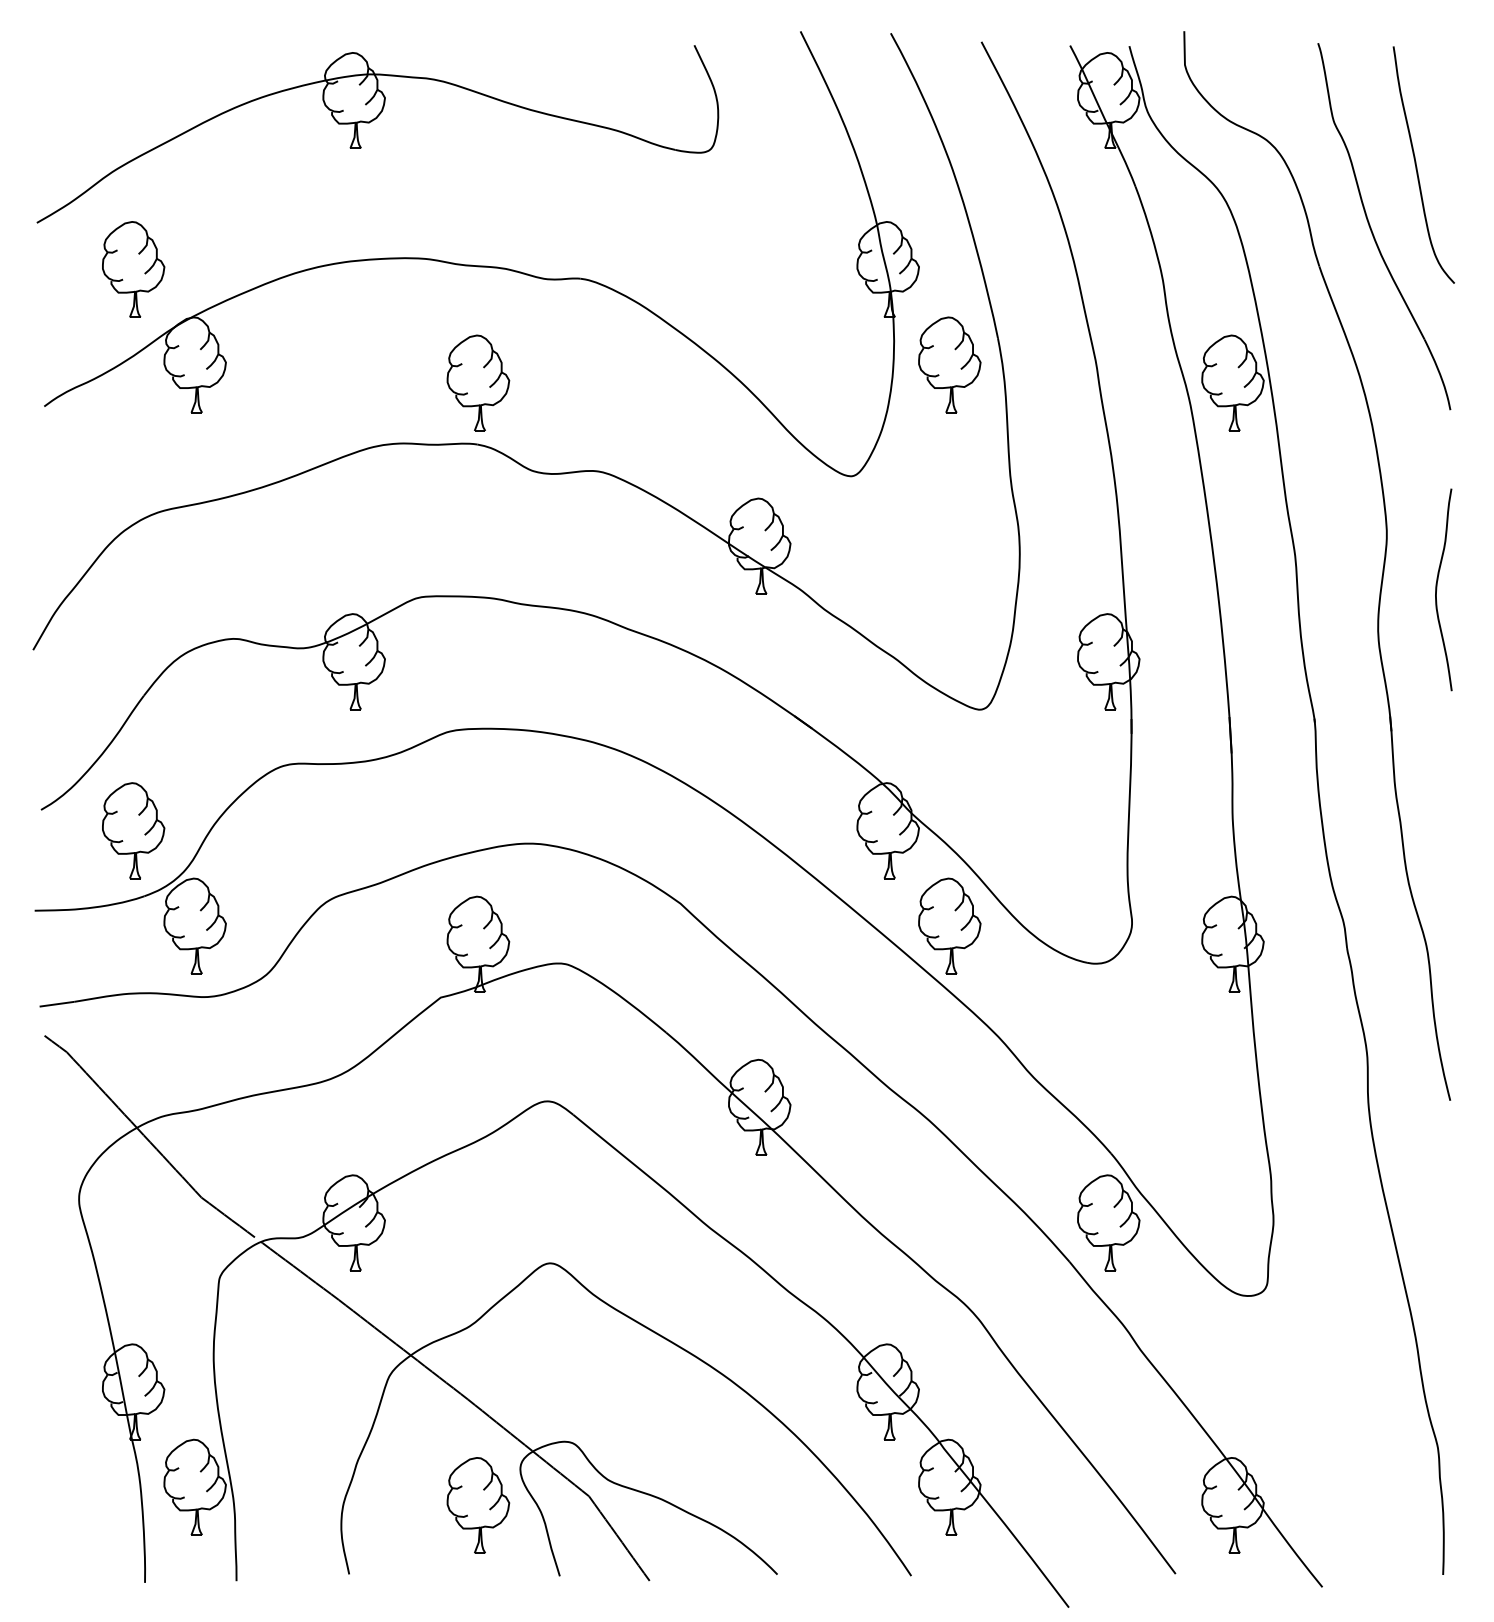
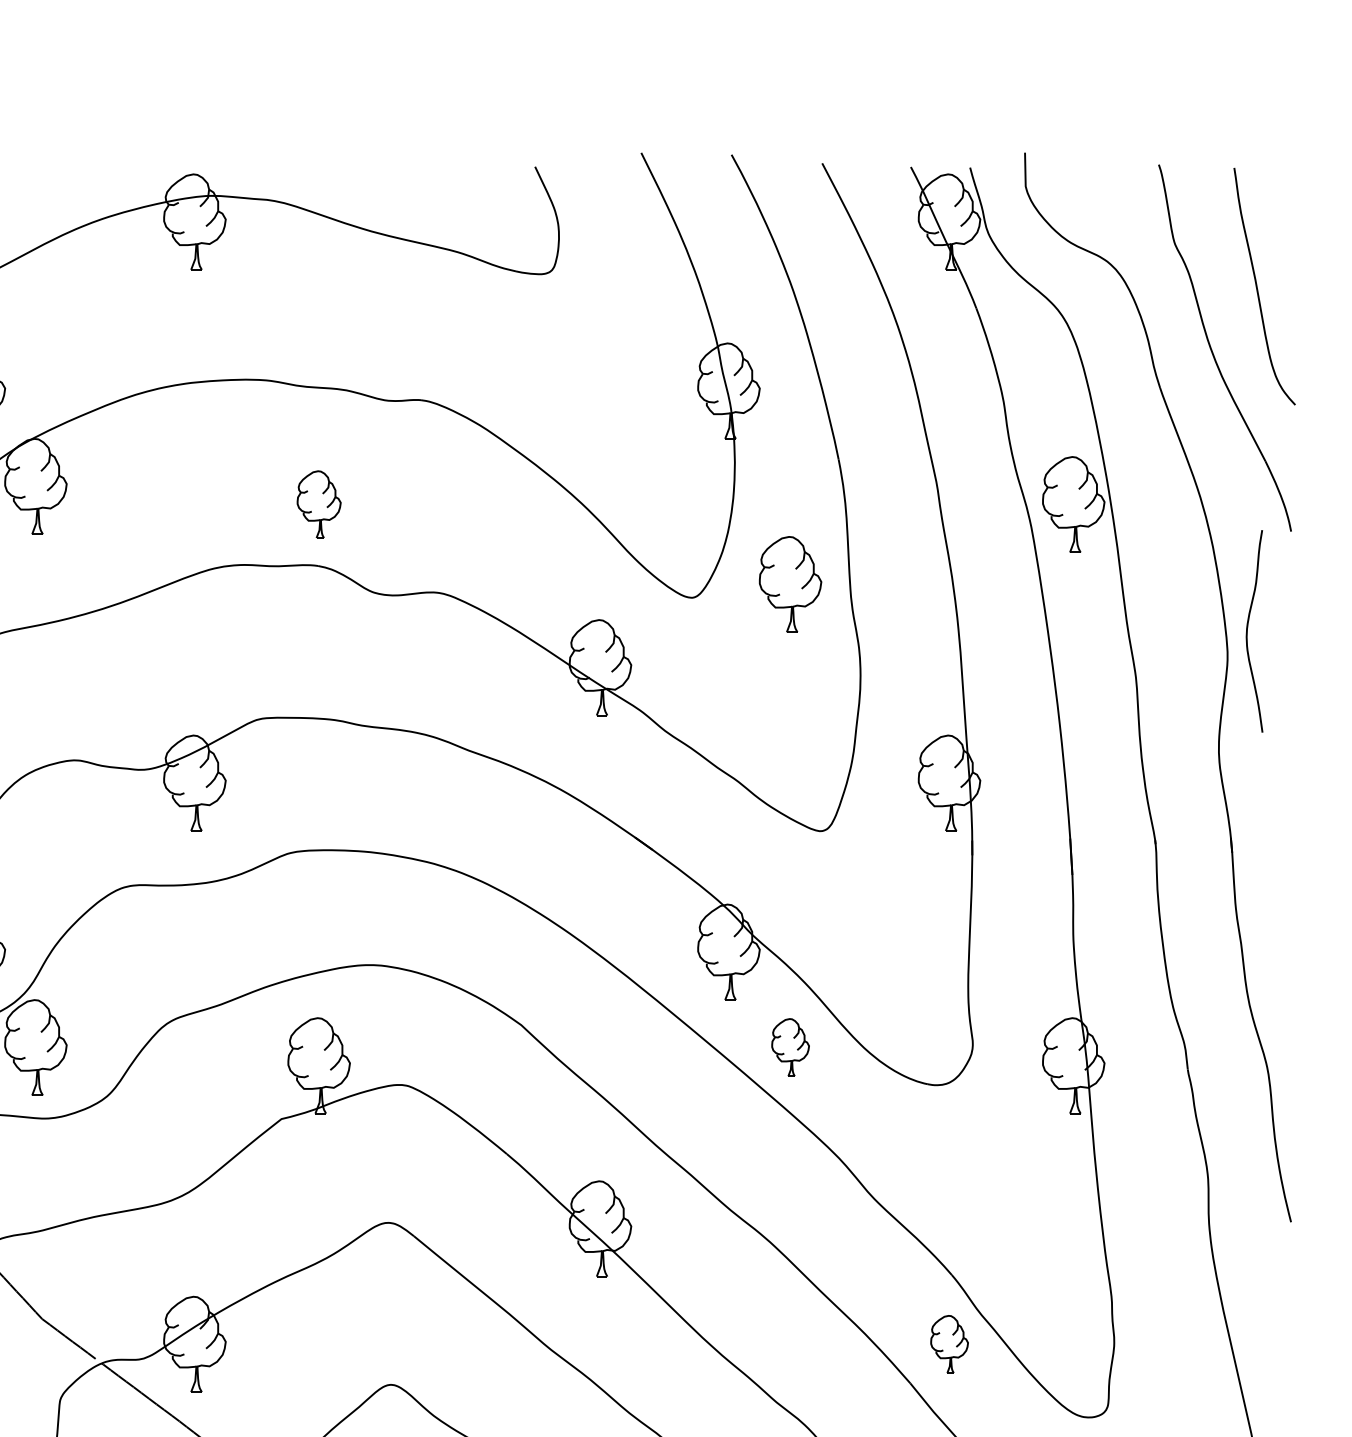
part: (949, 364) -> (790, 583), moved
part: (478, 382) -> (319, 503), size x0.7
curve: (1437, 589) -> (1248, 630), moved
part: (949, 925) -> (790, 1046), size x0.6
part: (1108, 1222) -> (949, 1343), size x0.6

